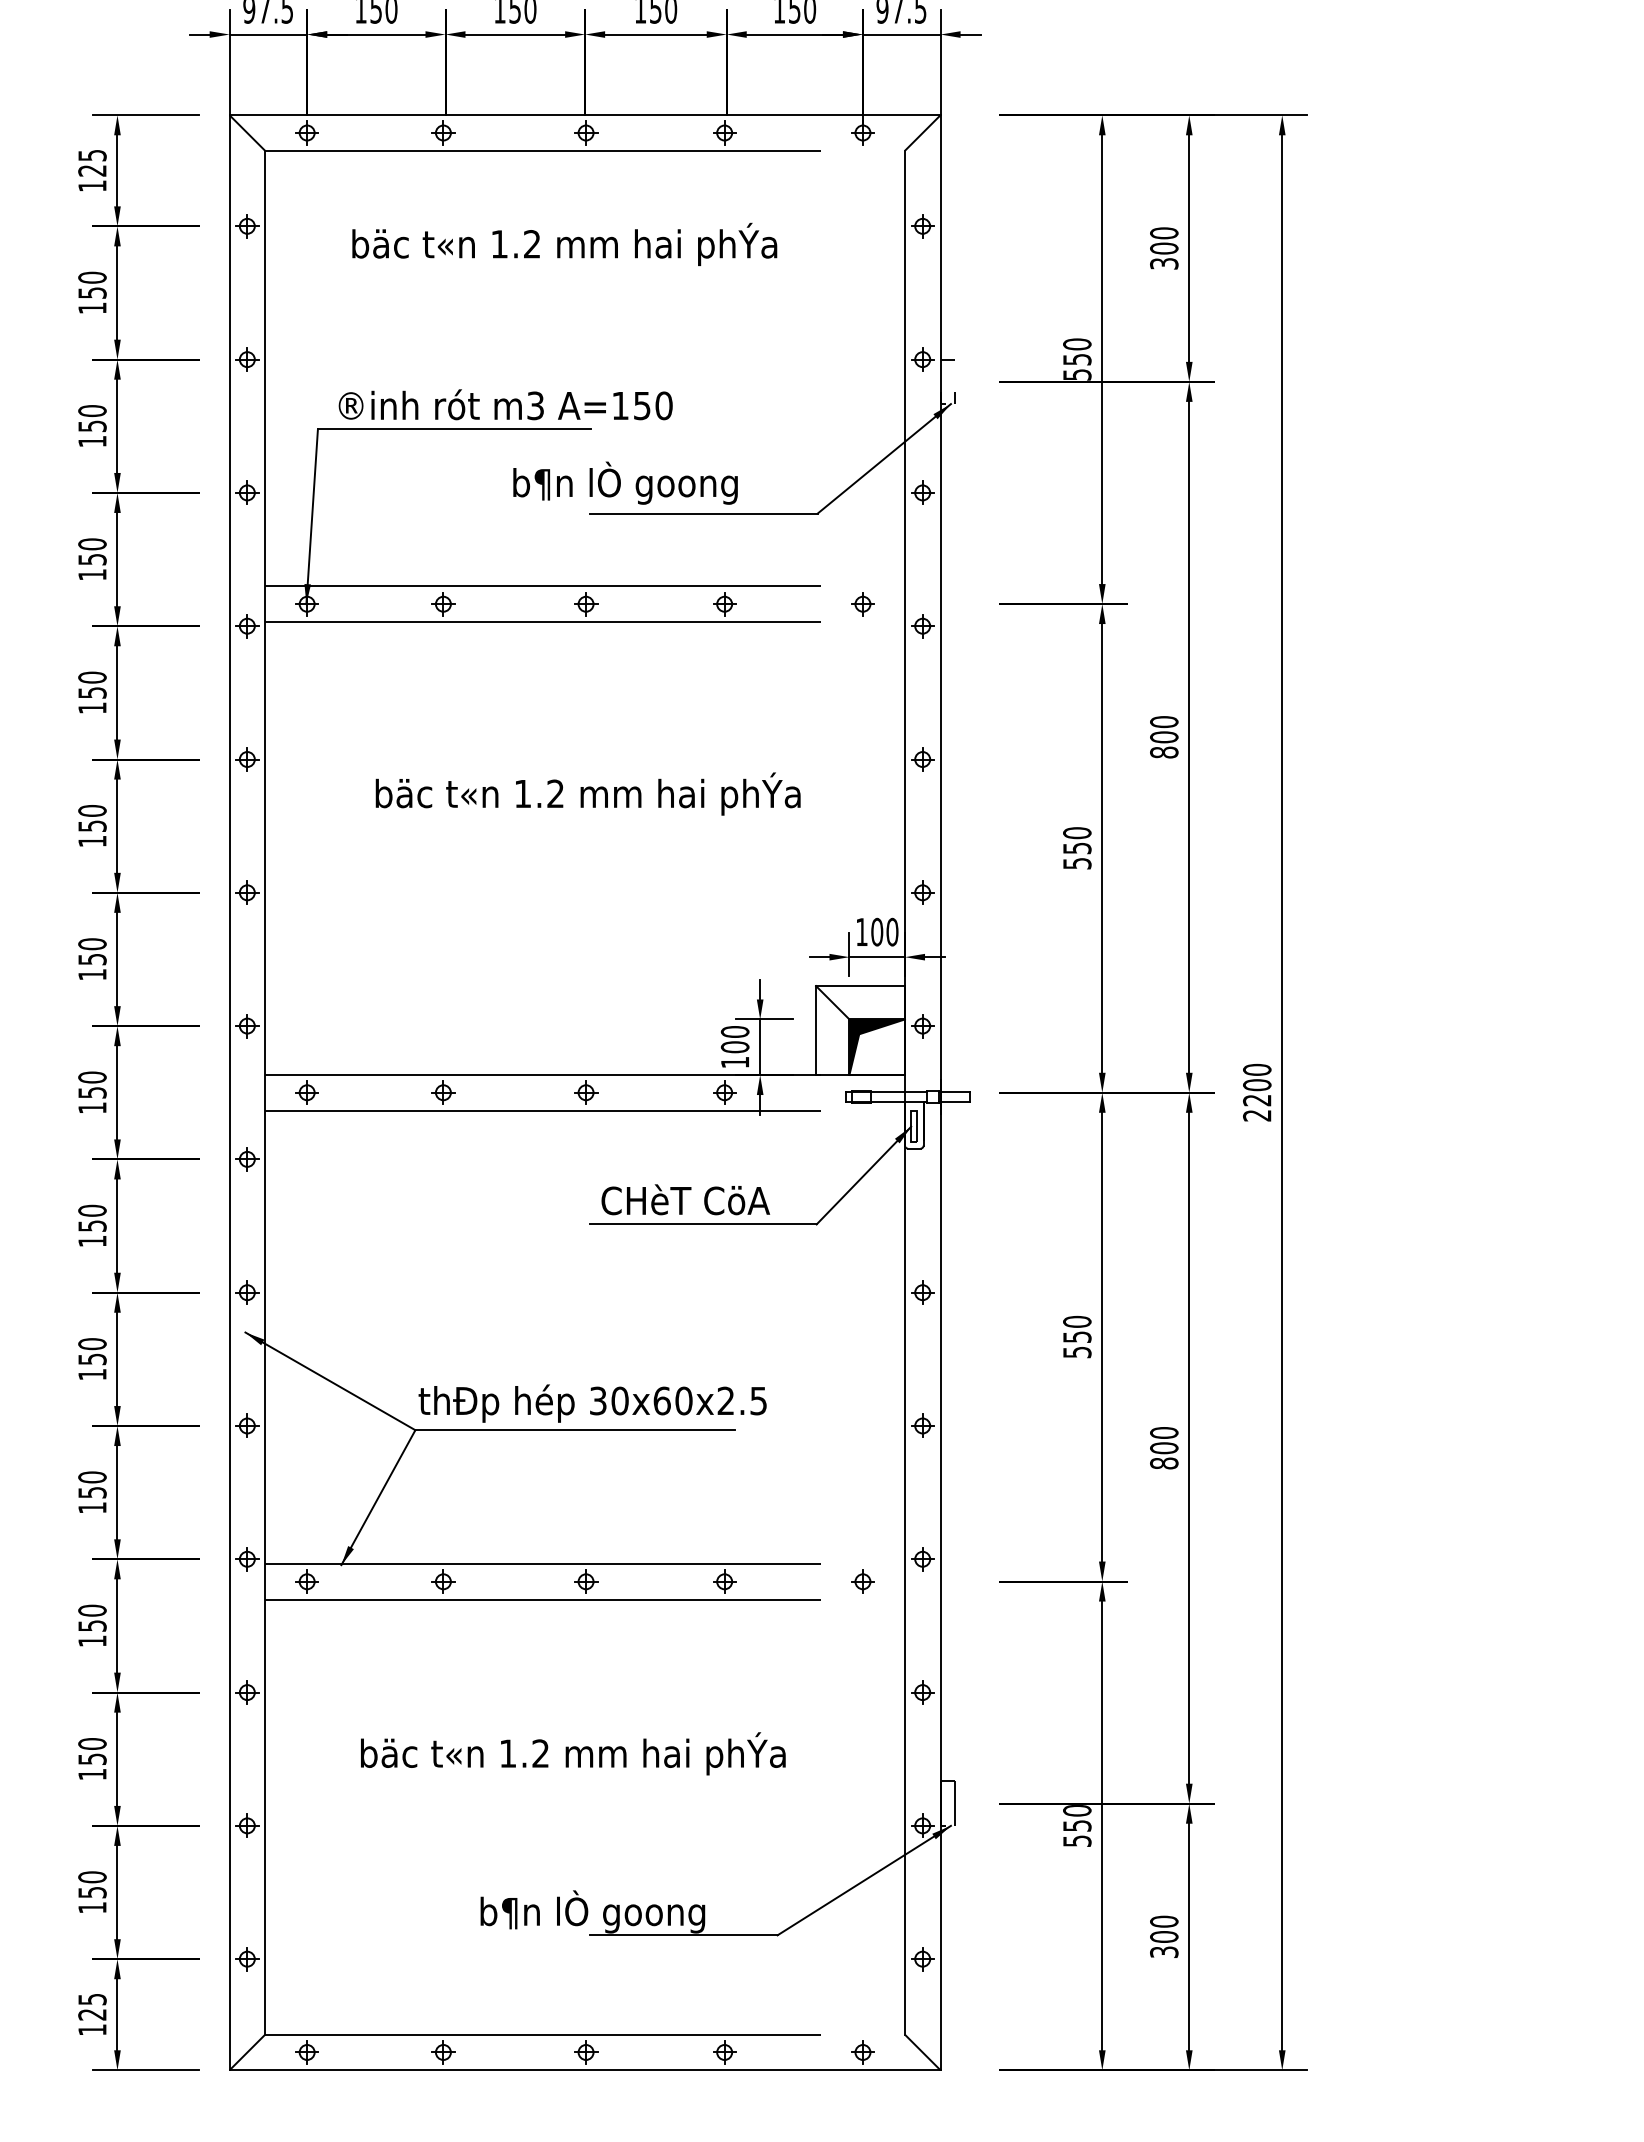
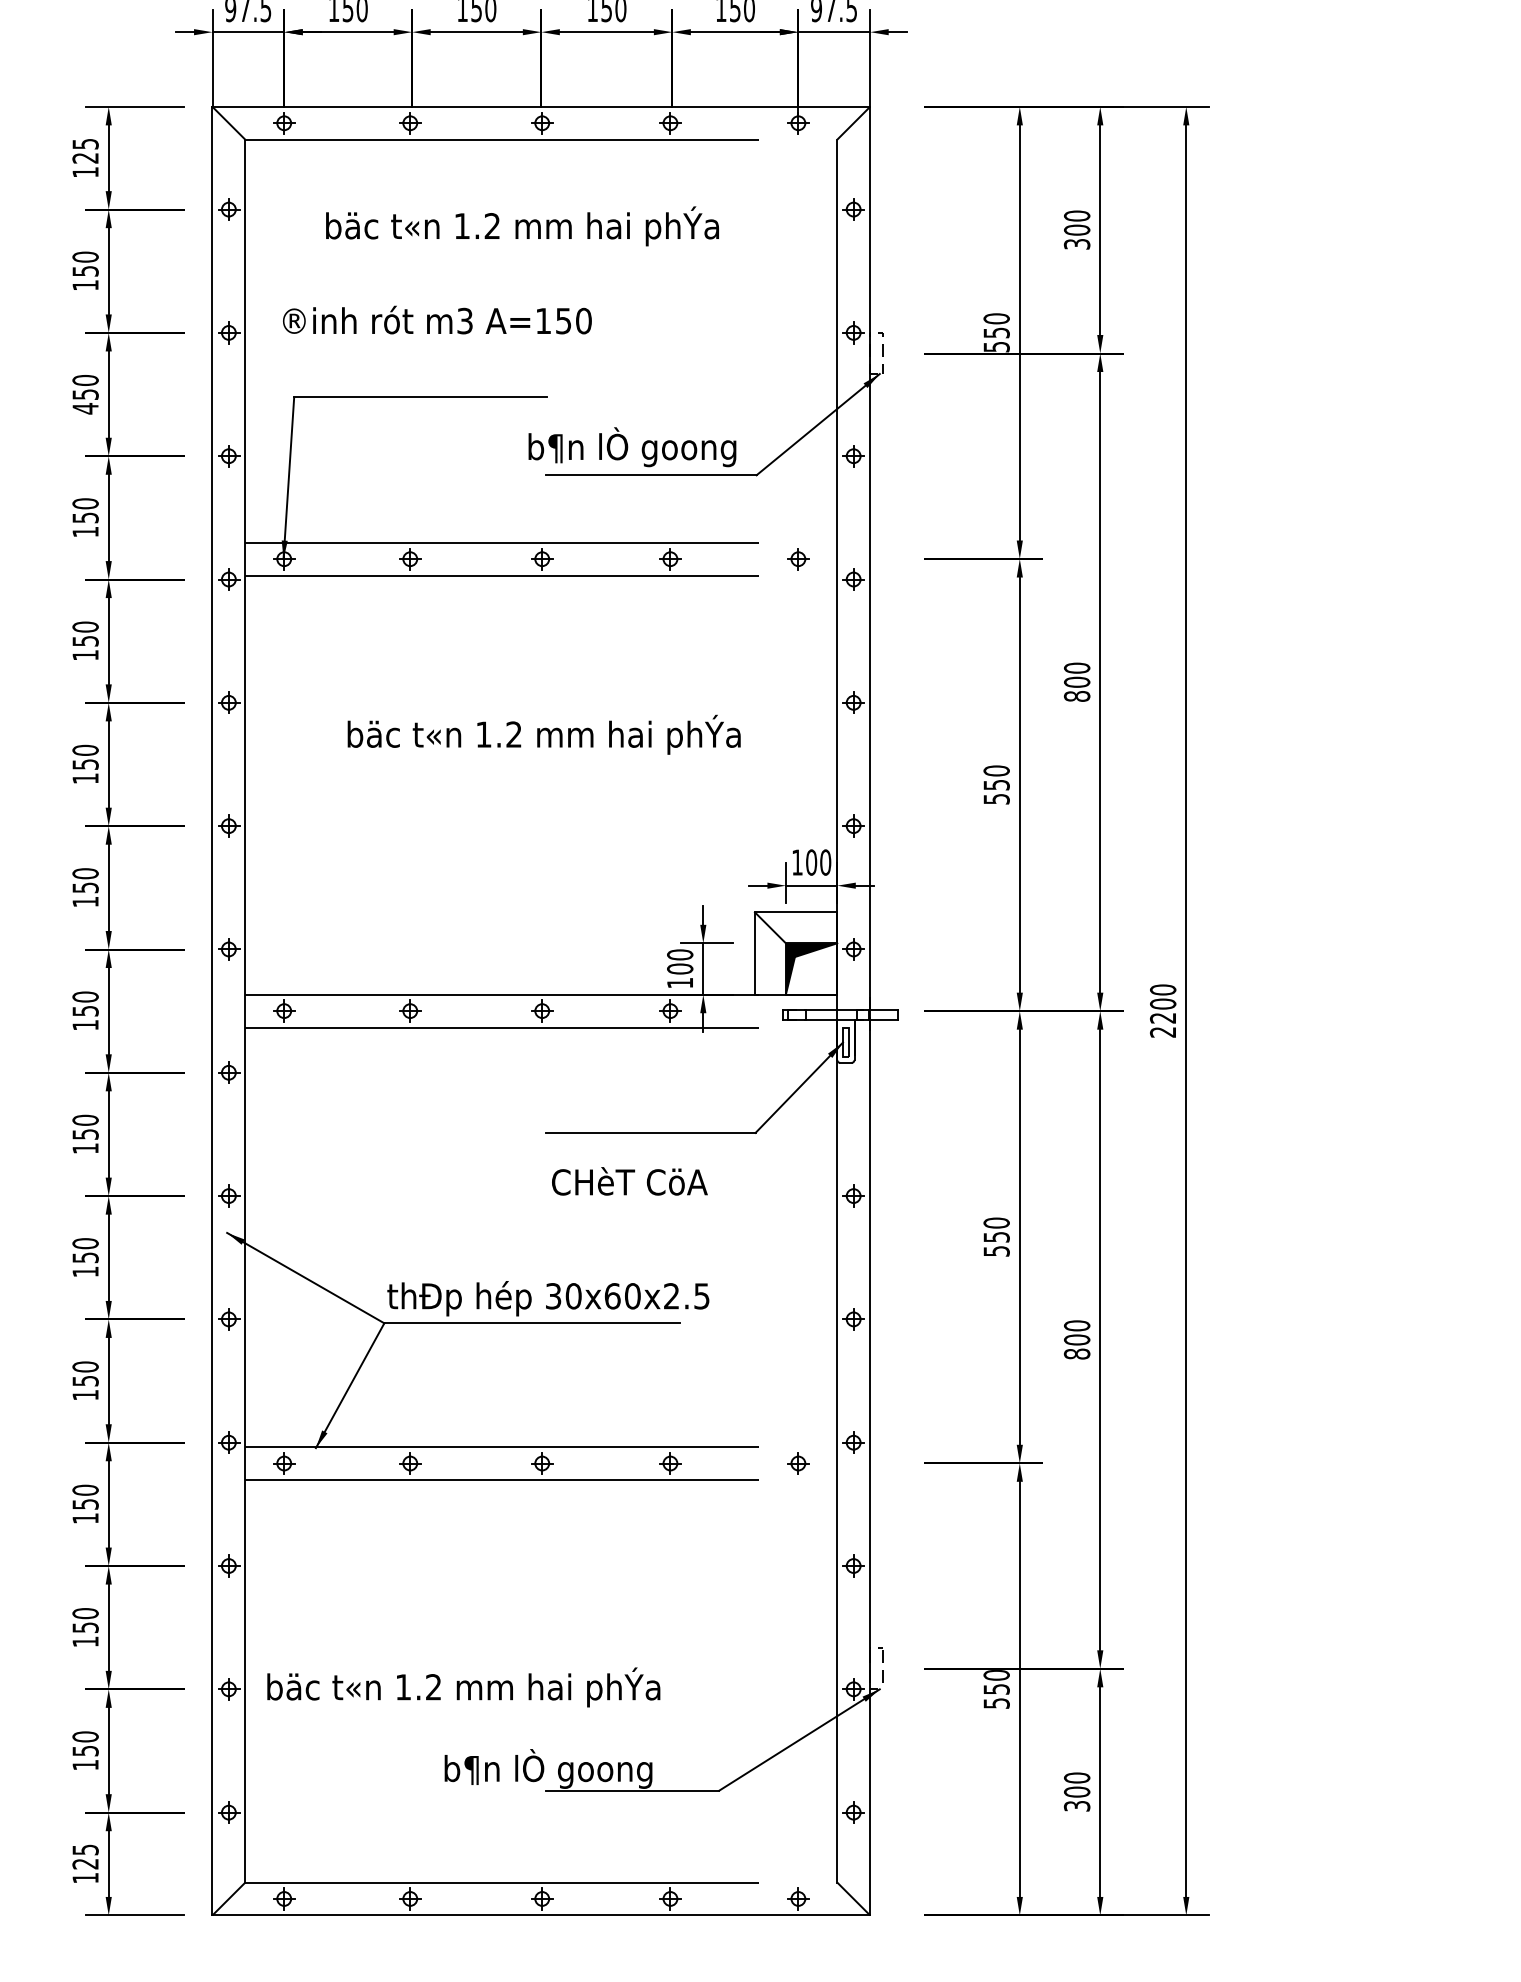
text: (505, 404) -> (437, 319), moved
text: (92, 441) -> (85, 408), 150 -> 450
text: (625, 482) -> (632, 446), moved
text: (685, 1199) -> (629, 1181), moved
text: (573, 1753) -> (464, 1687), moved

